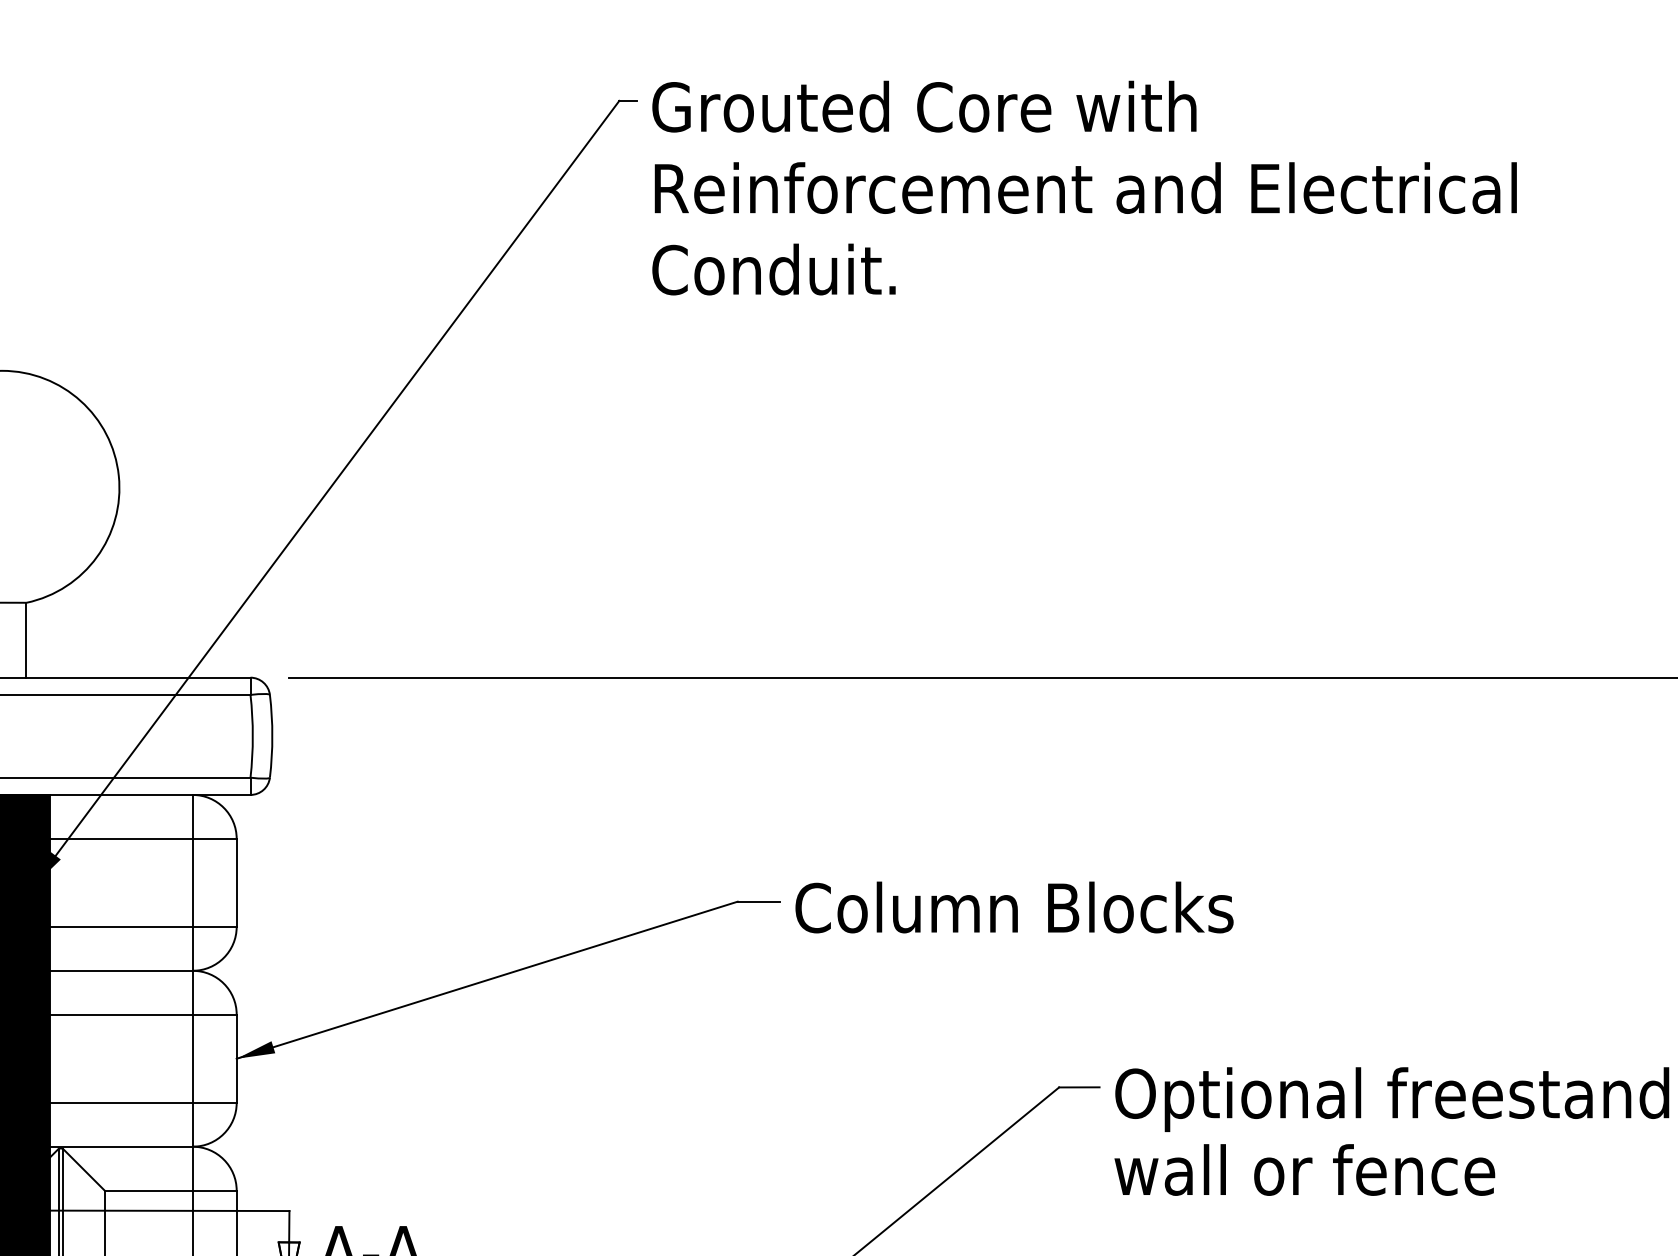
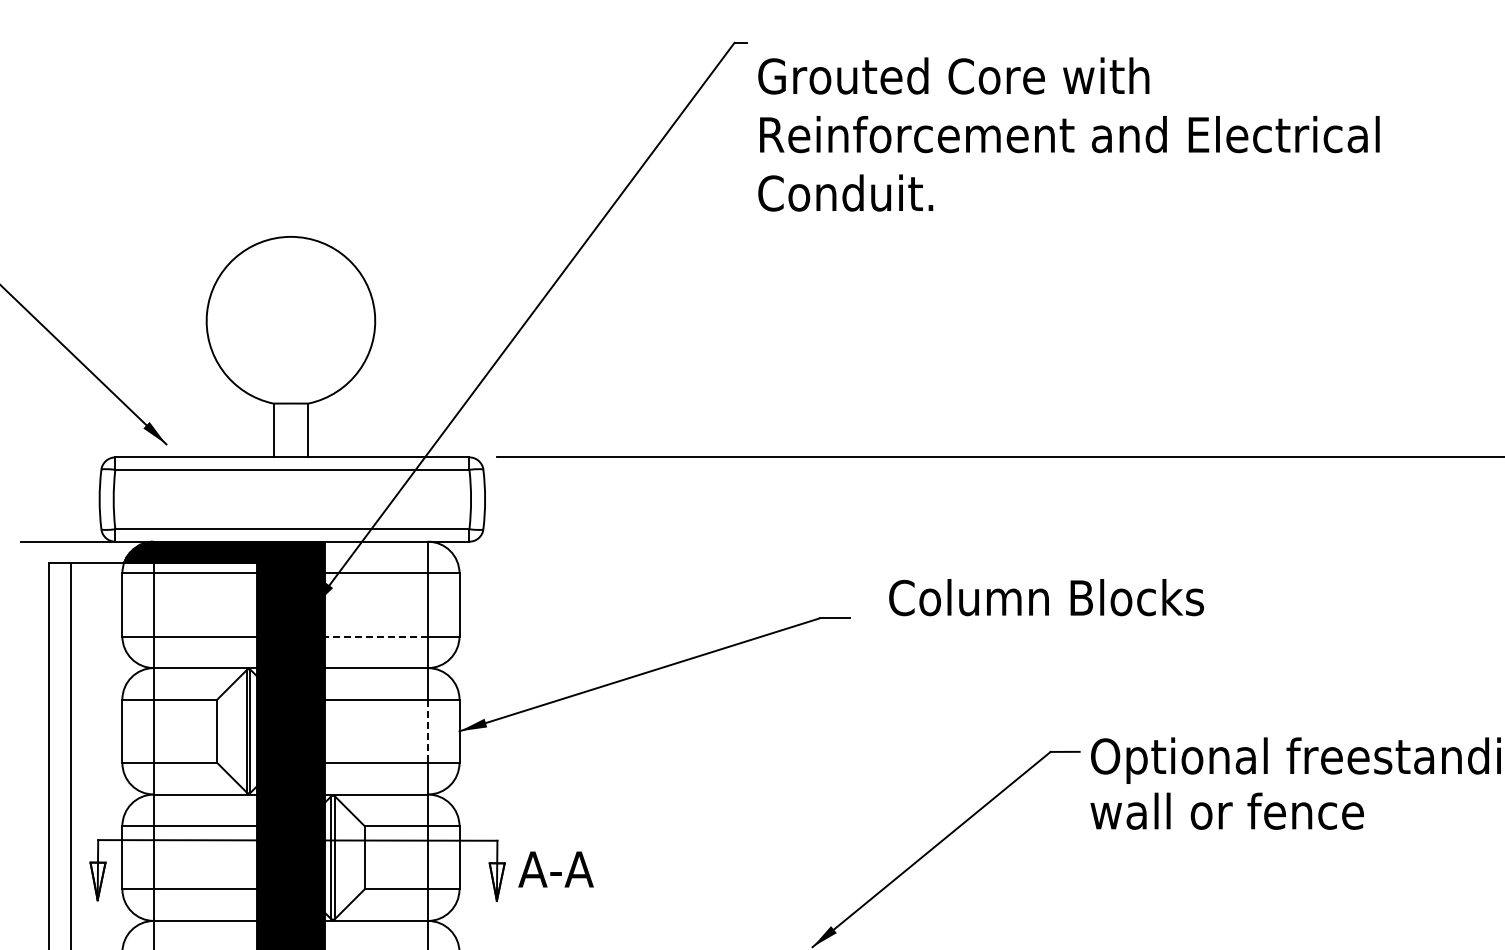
text: (1083, 188) -> (1068, 134), moved
text: (1014, 907) -> (1046, 597), moved
line: (119, 926) -> (375, 636), solid -> dashed
line: (193, 1059) -> (428, 731), solid -> dashed

